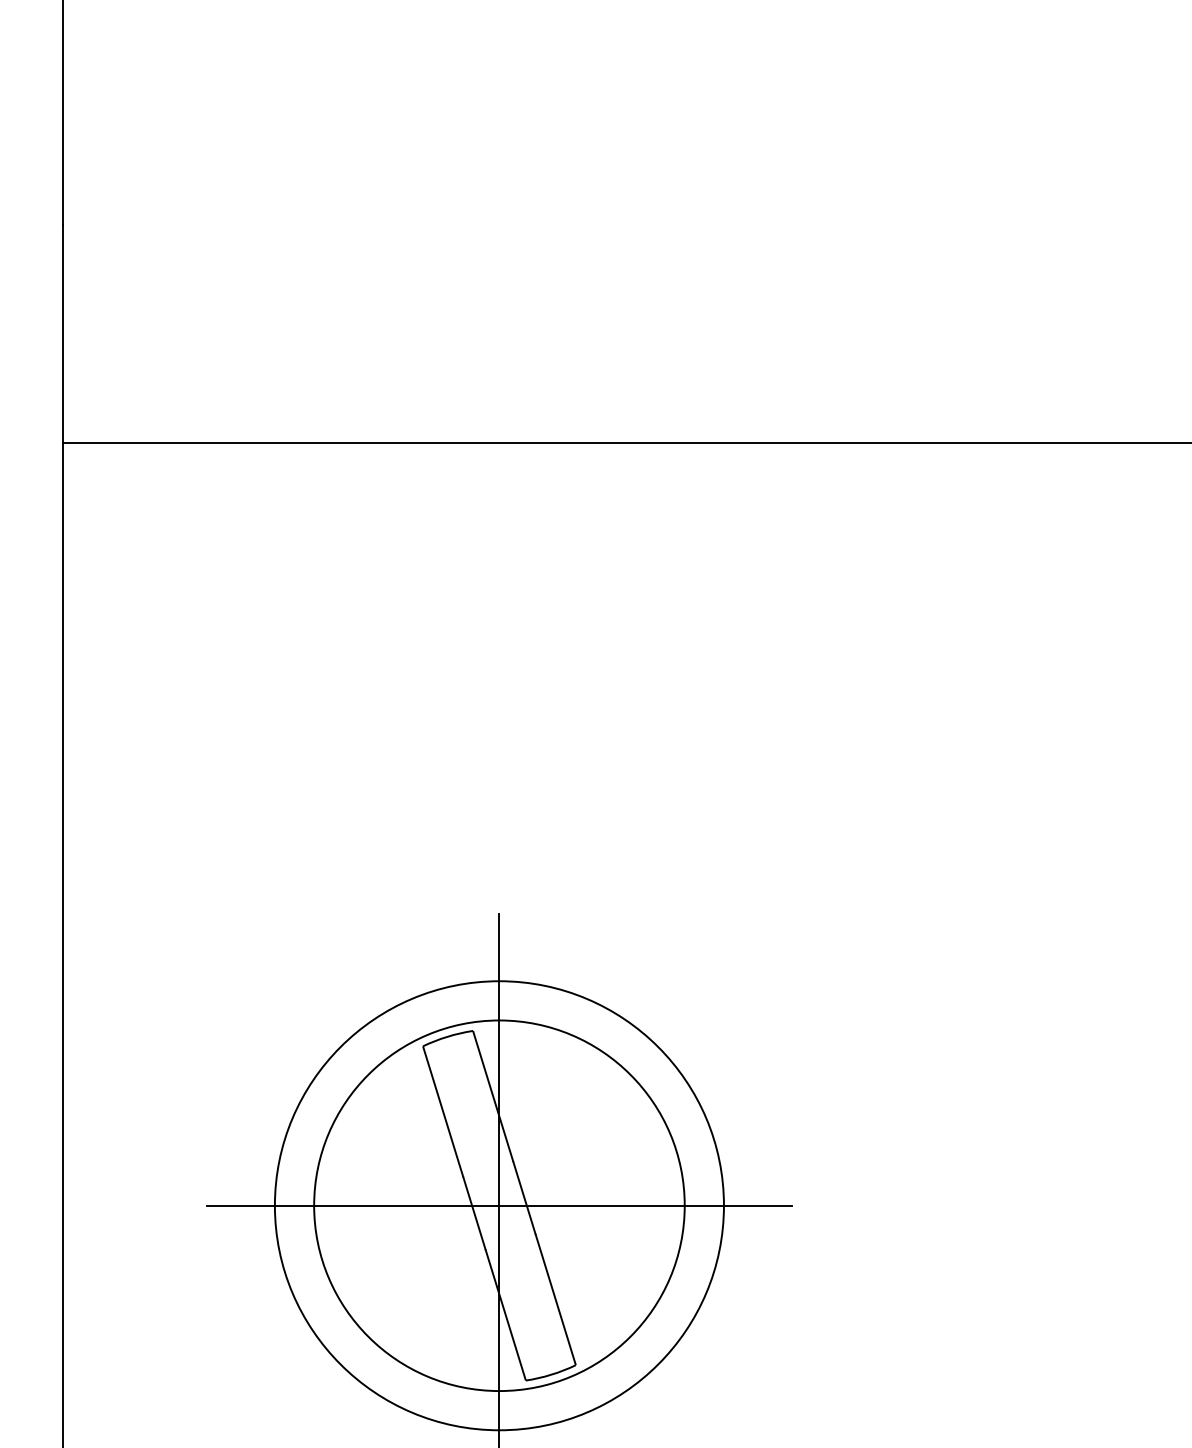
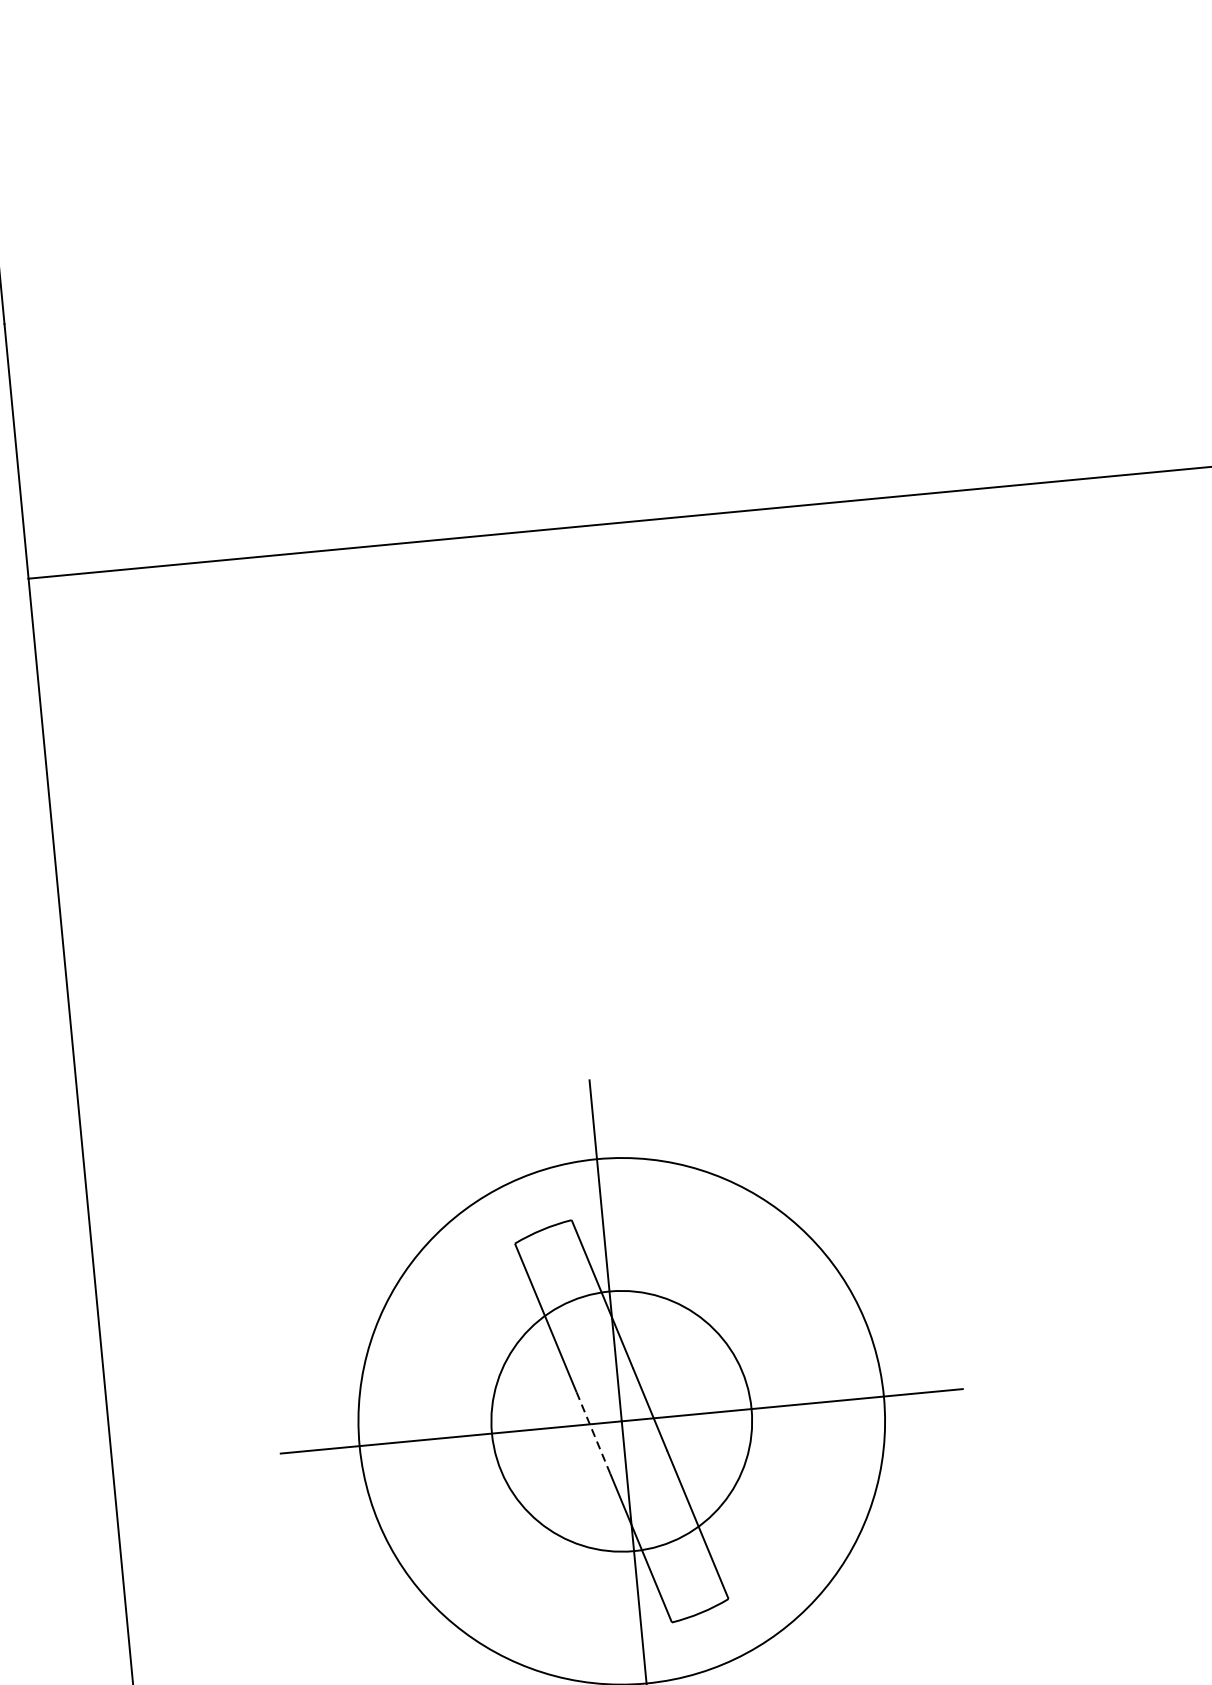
circle: (499, 1205) -> (621, 1421), size x0.6
line: (474, 1213) -> (593, 1433), solid -> dashed

